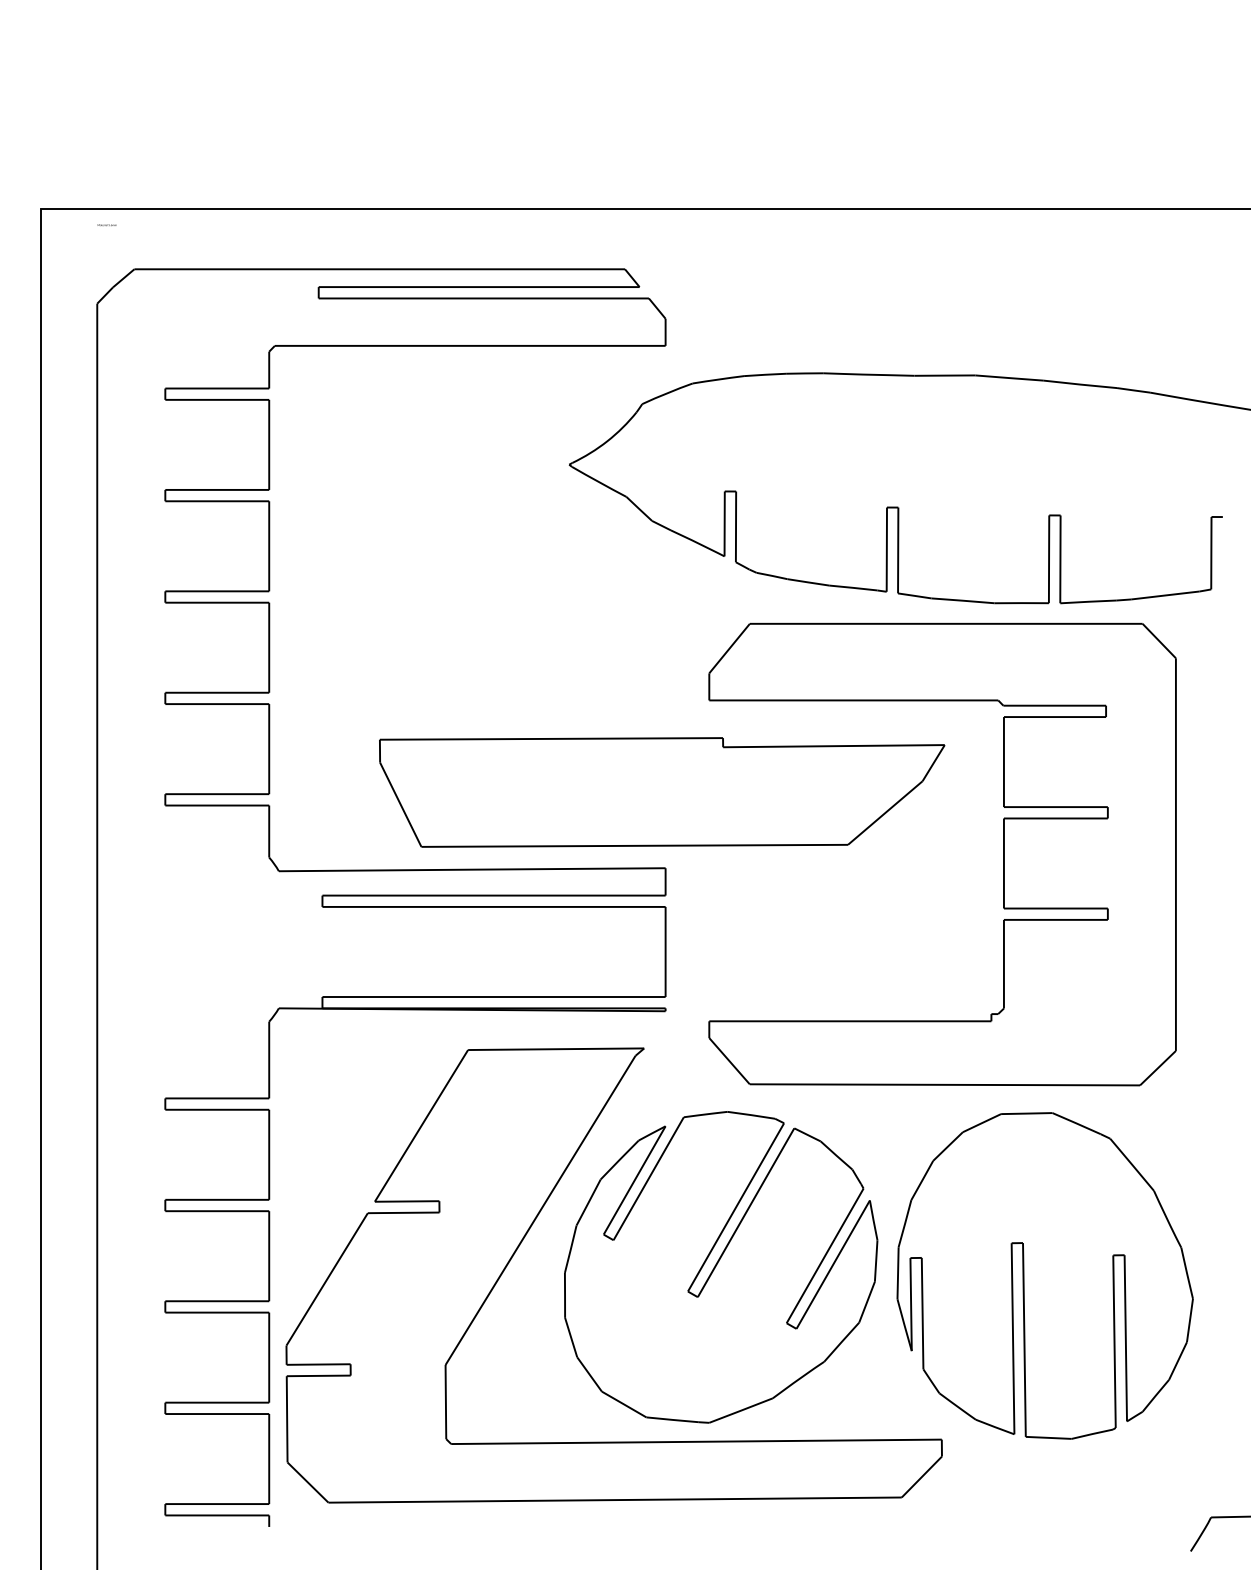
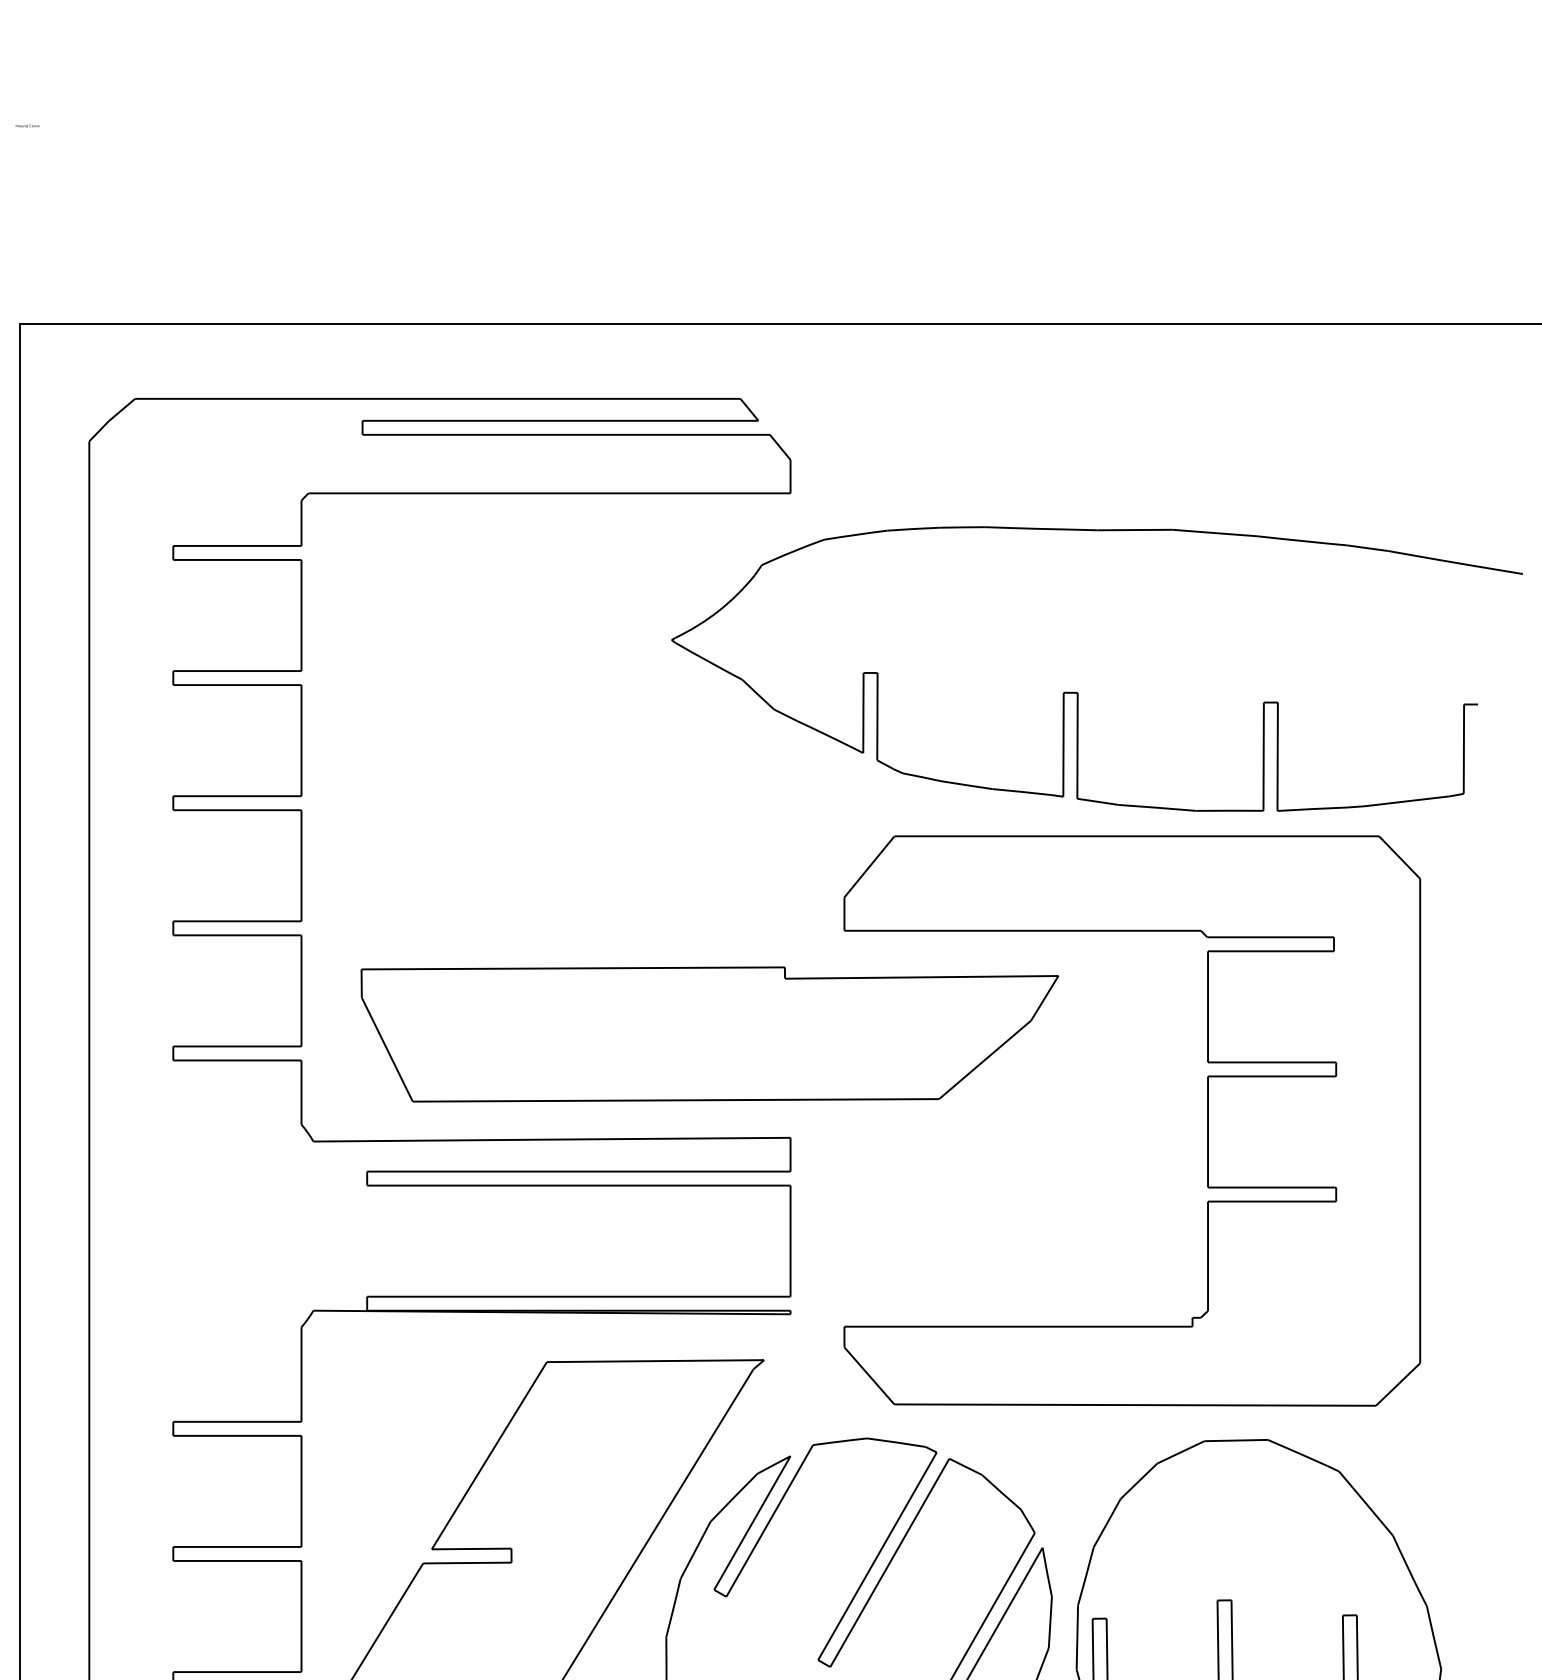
text: (106, 225) -> (26, 126), moved
part: (662, 792) -> (710, 1034), moved

